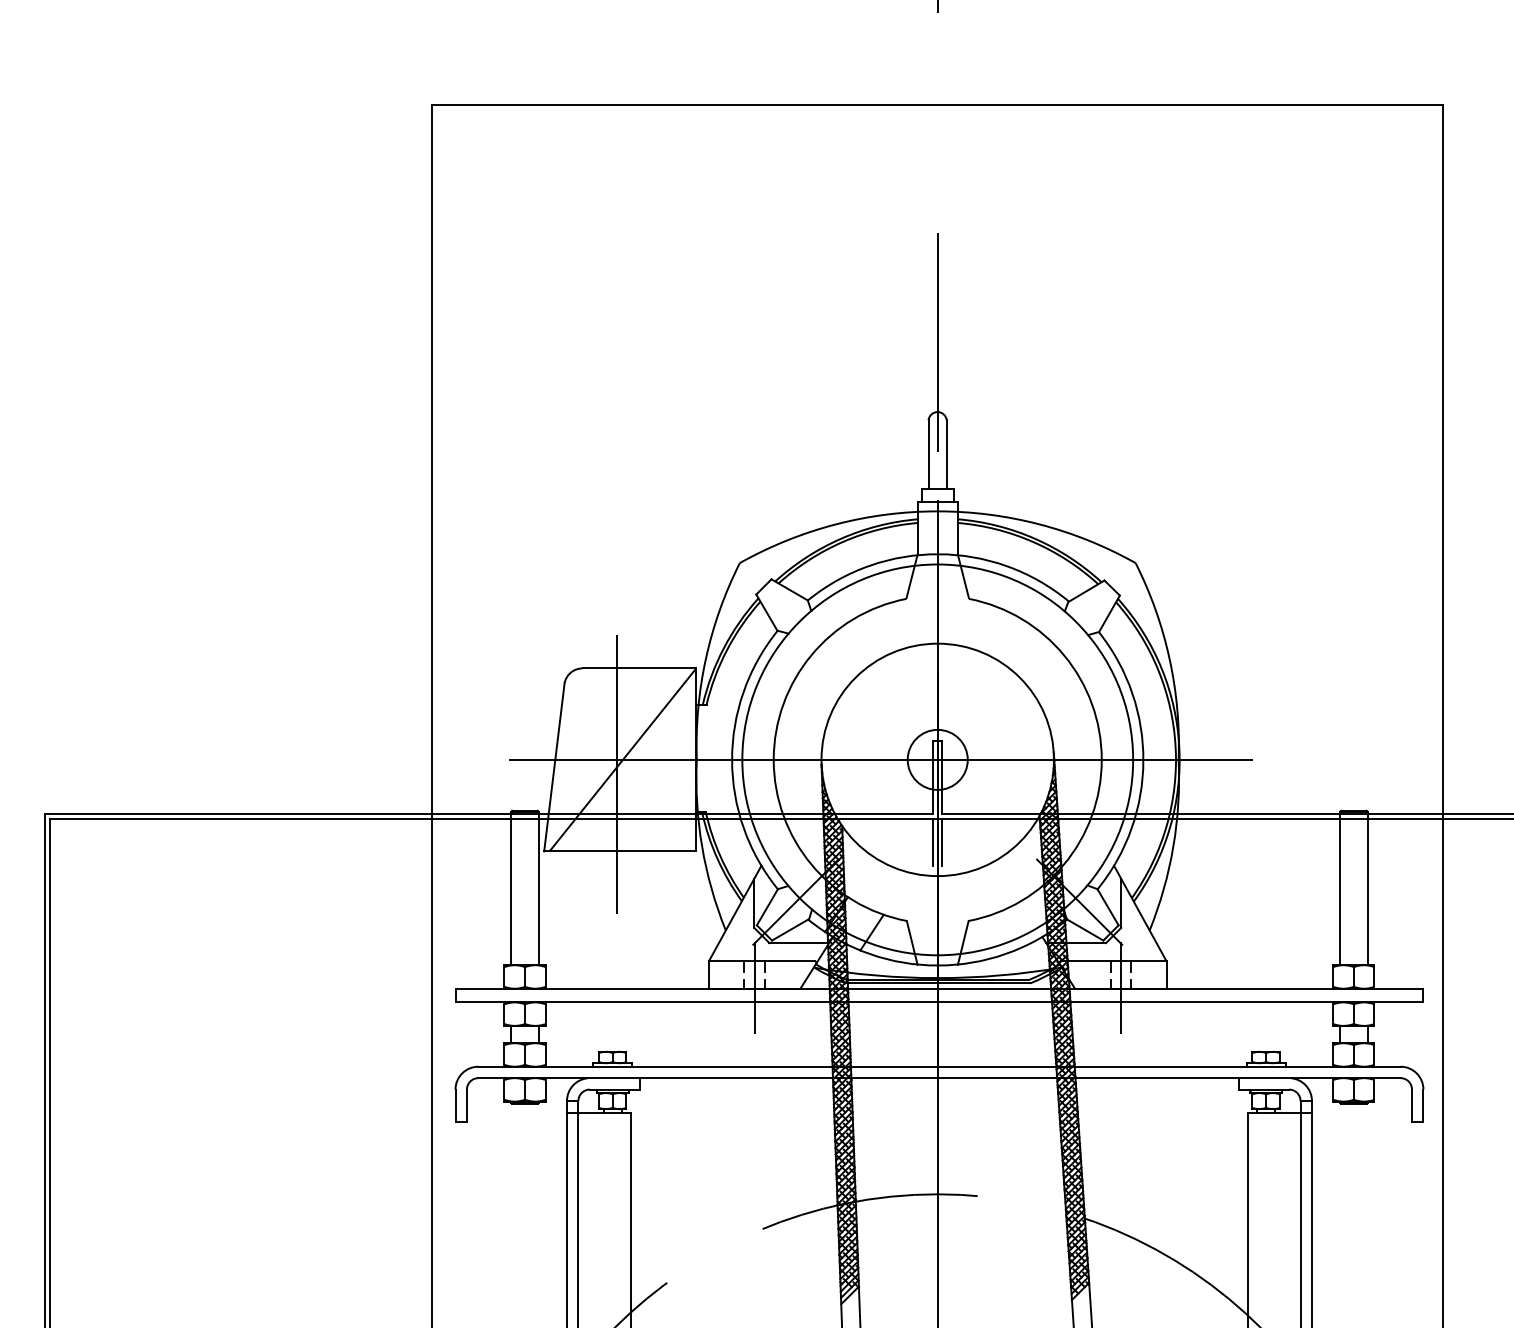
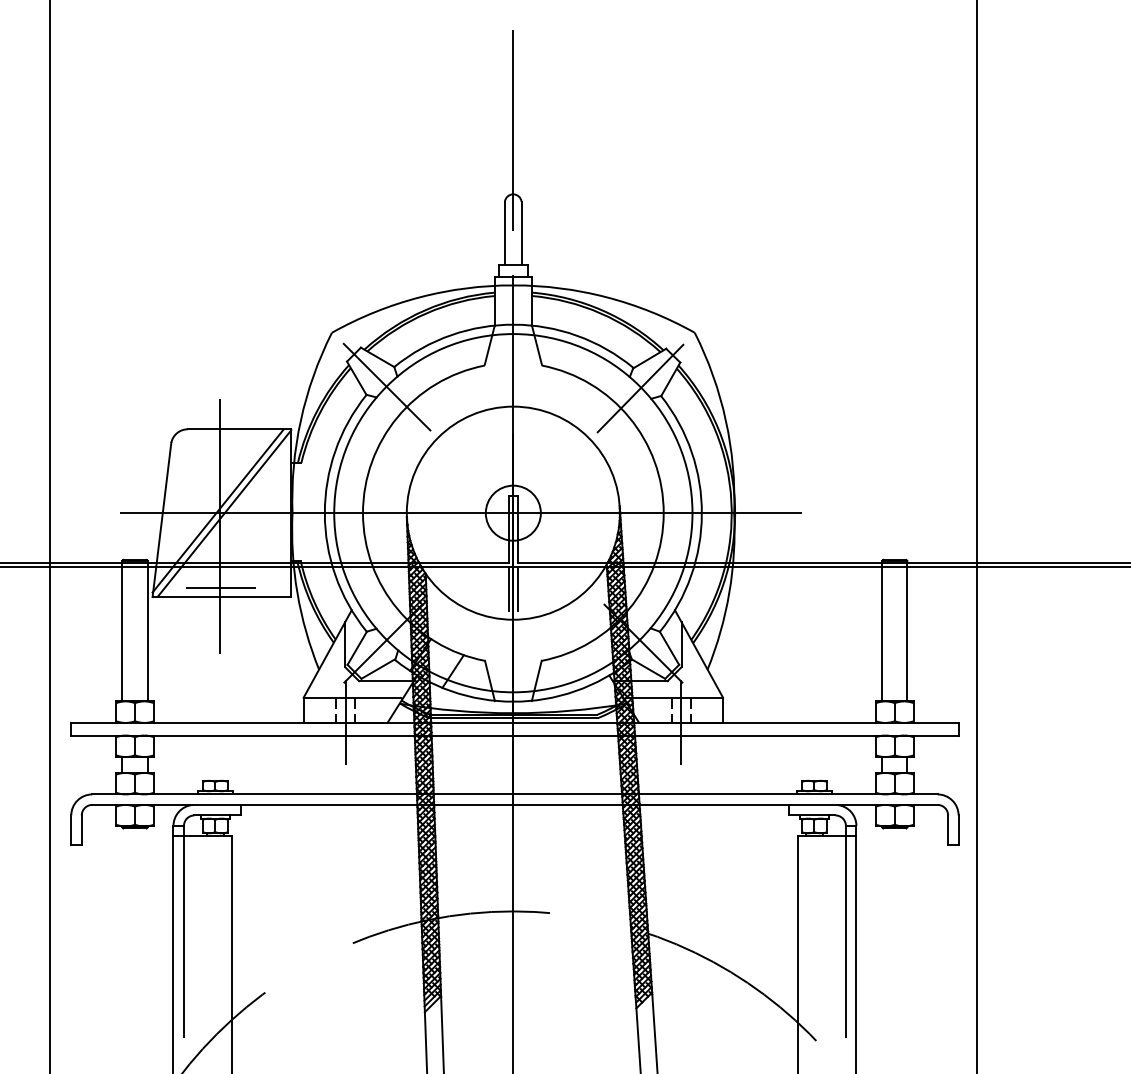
line: (799, 622) -> (386, 387), added
line: (1076, 623) -> (640, 388), added
line: (615, 757) -> (217, 511), added
line: (618, 841) -> (220, 588), added

